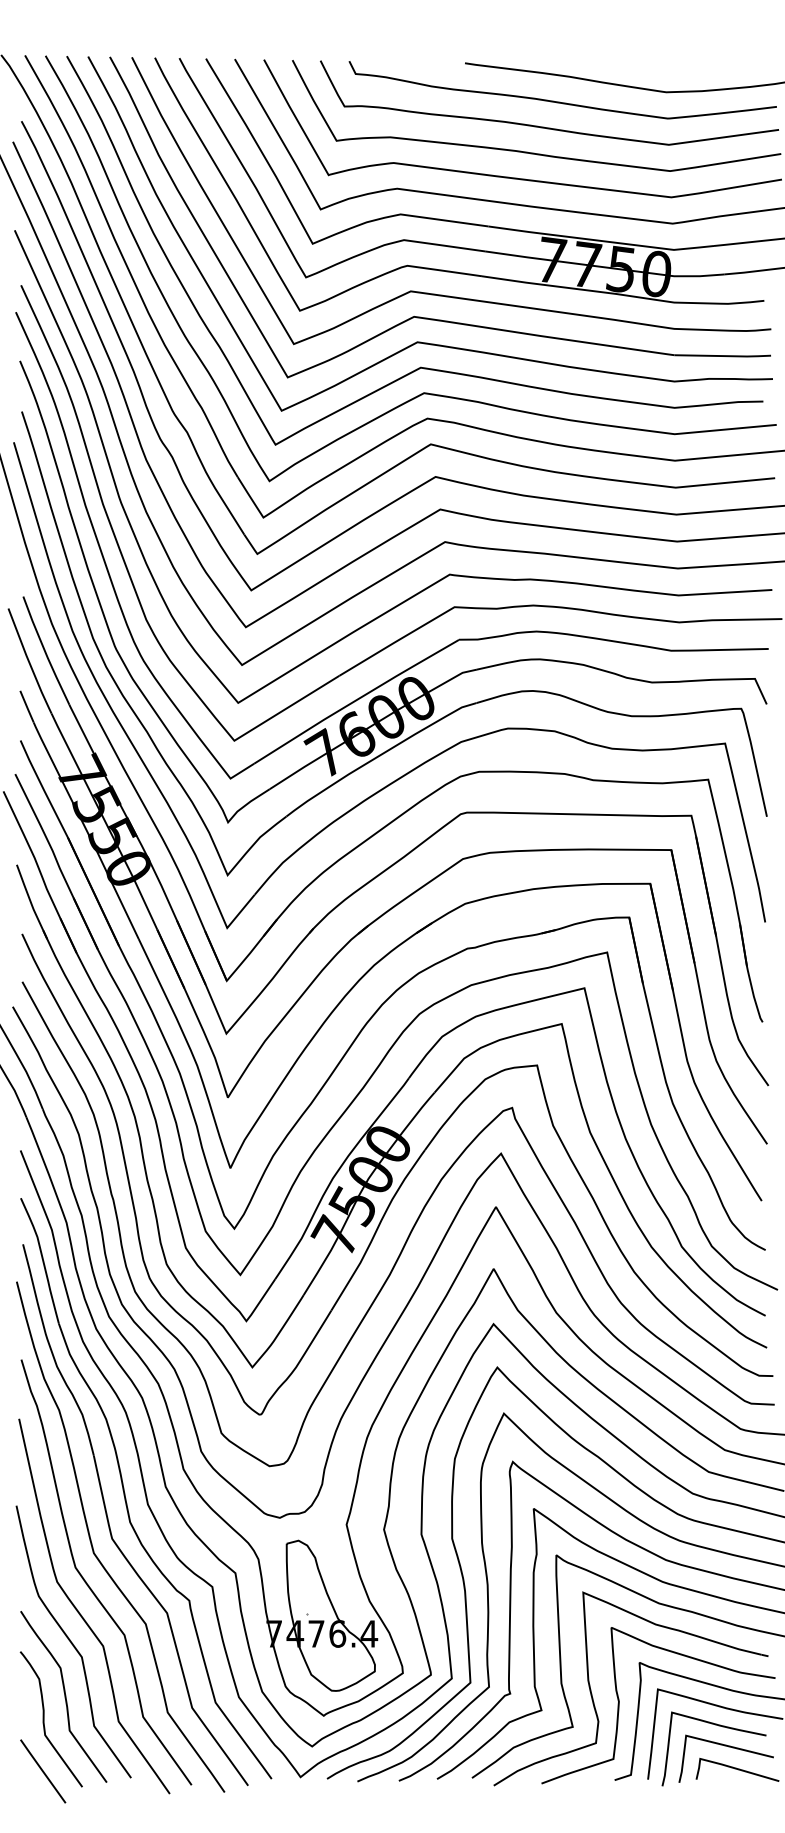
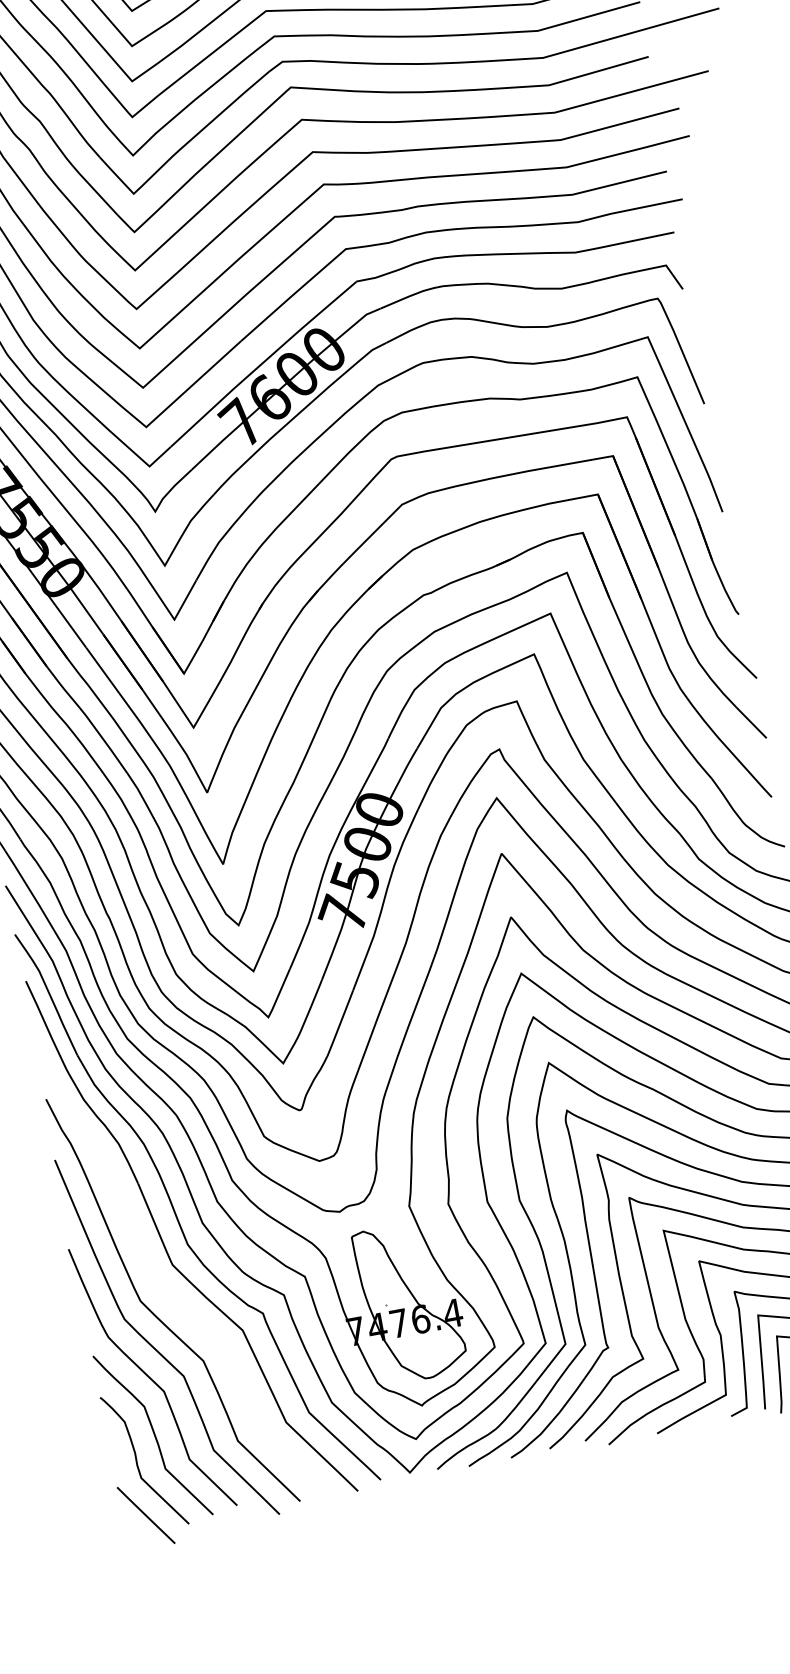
curve: (93, 1546) -> (154, 1276), removed

